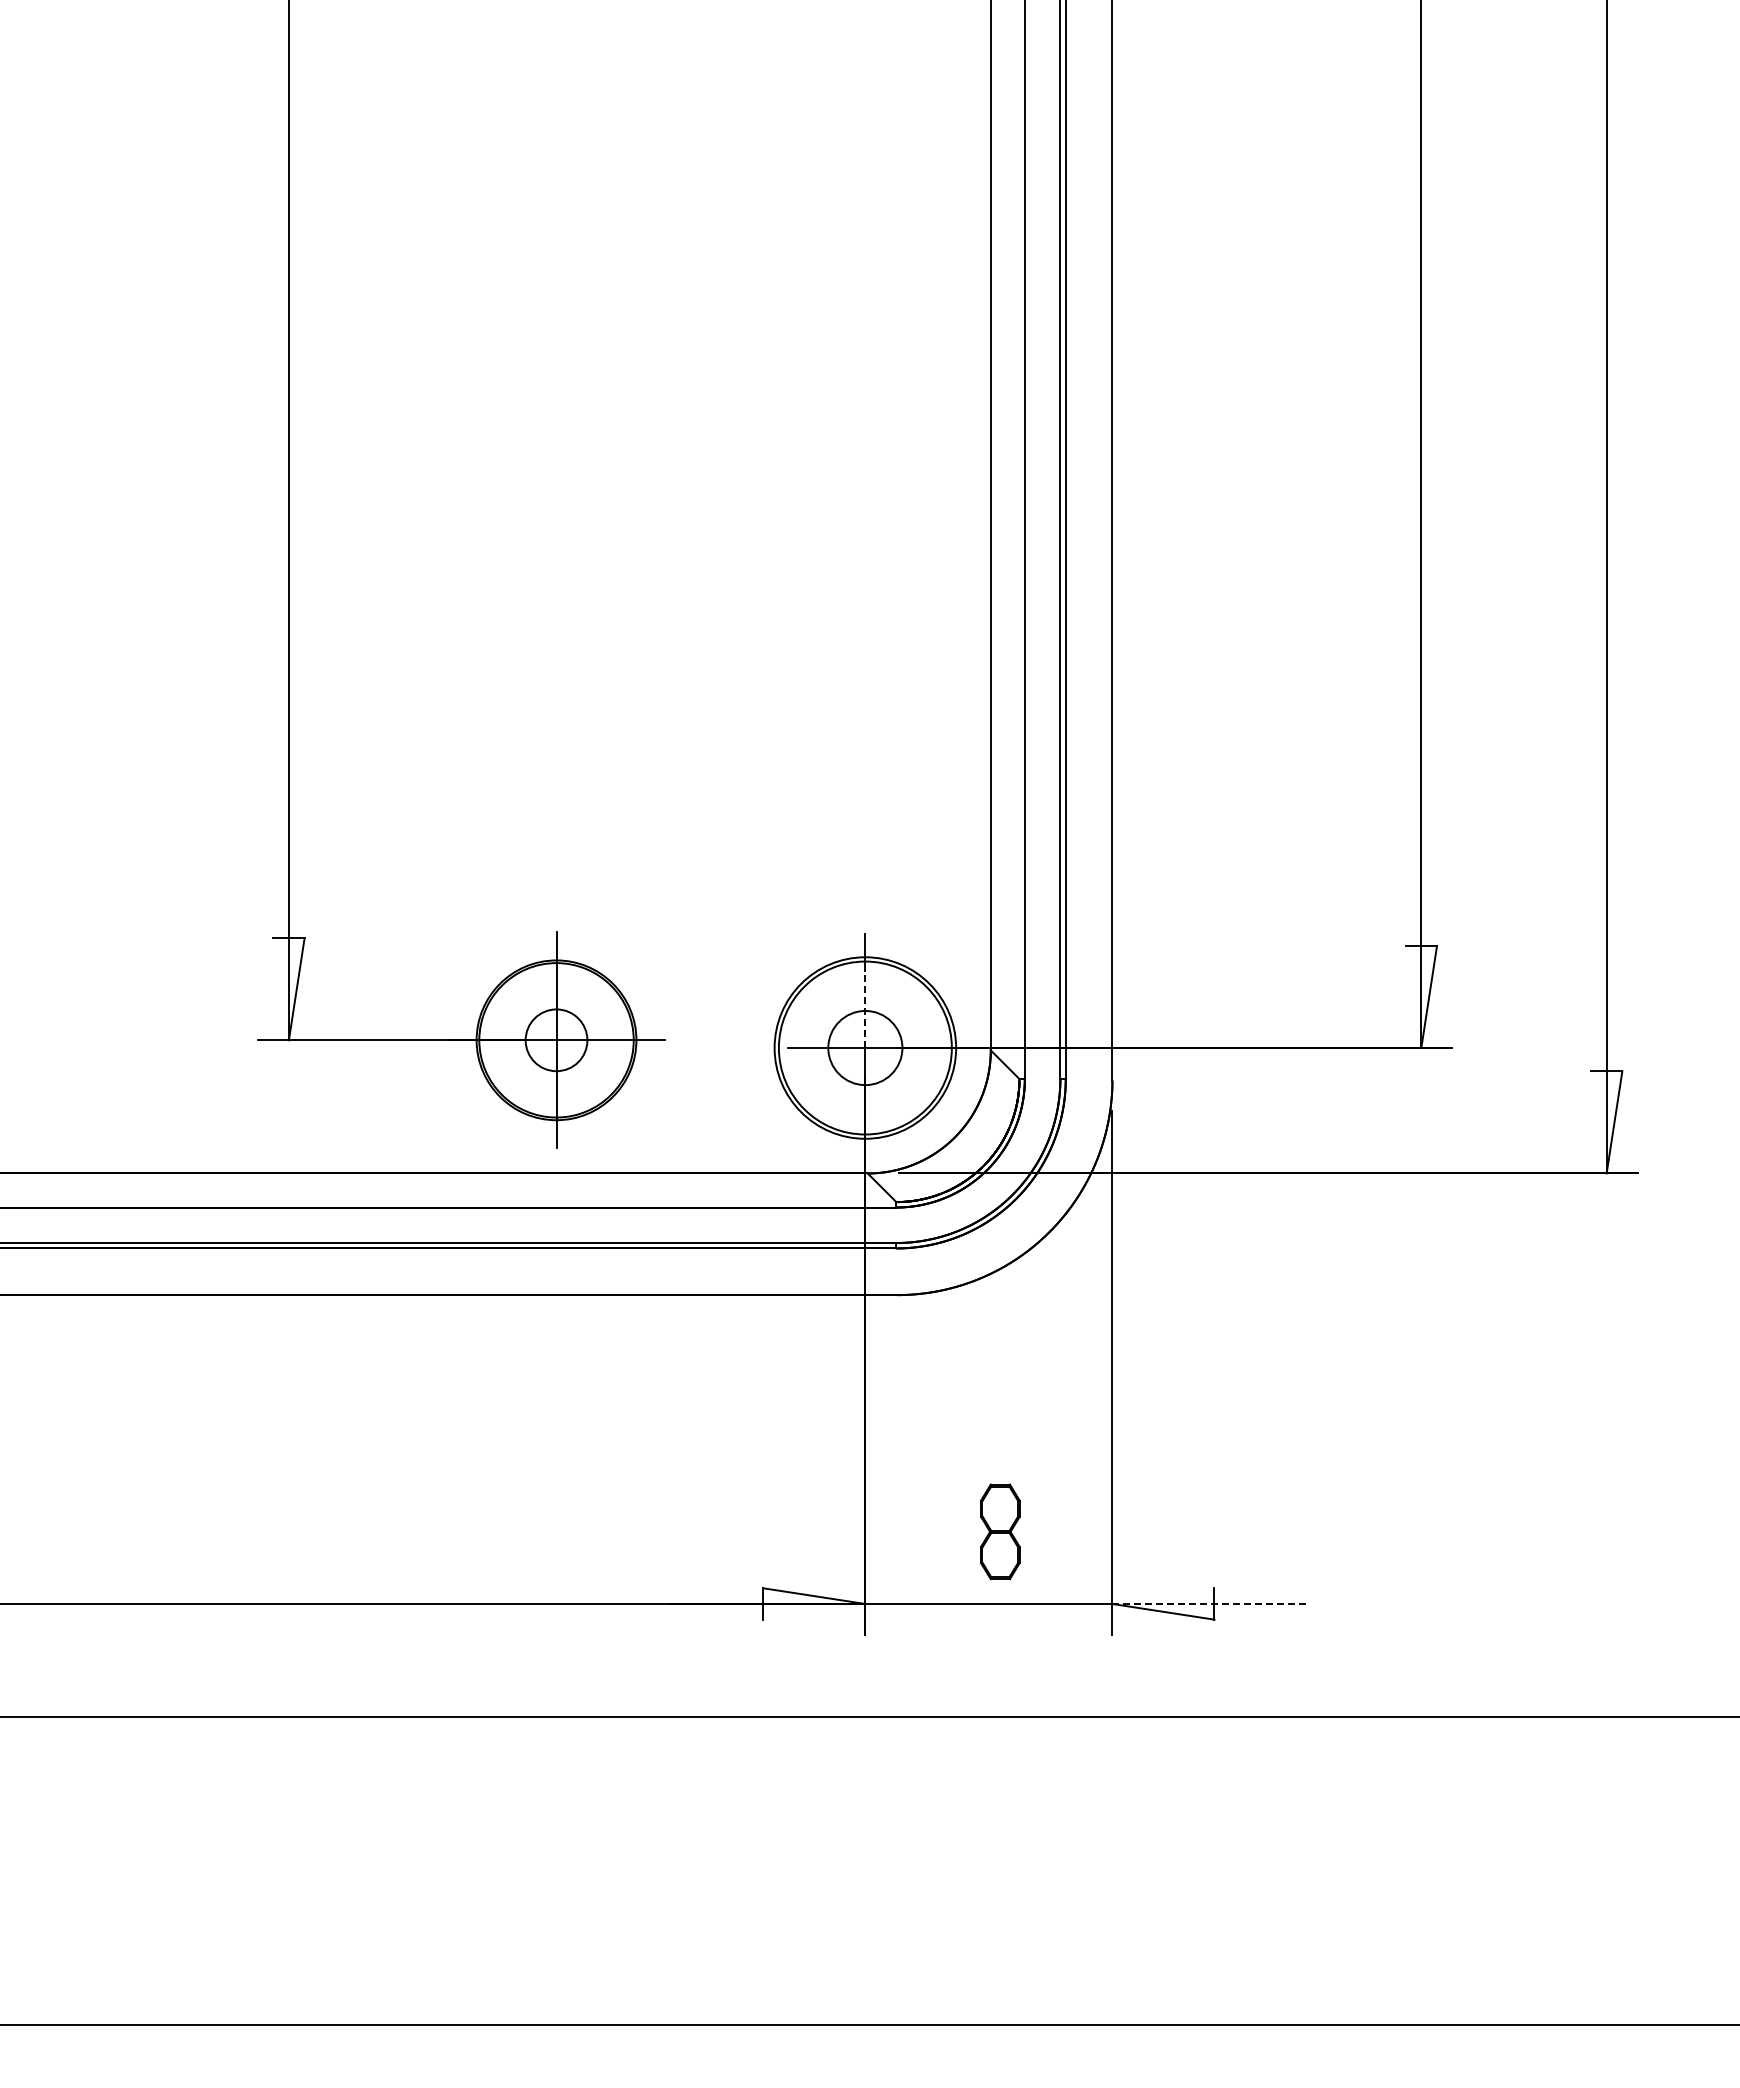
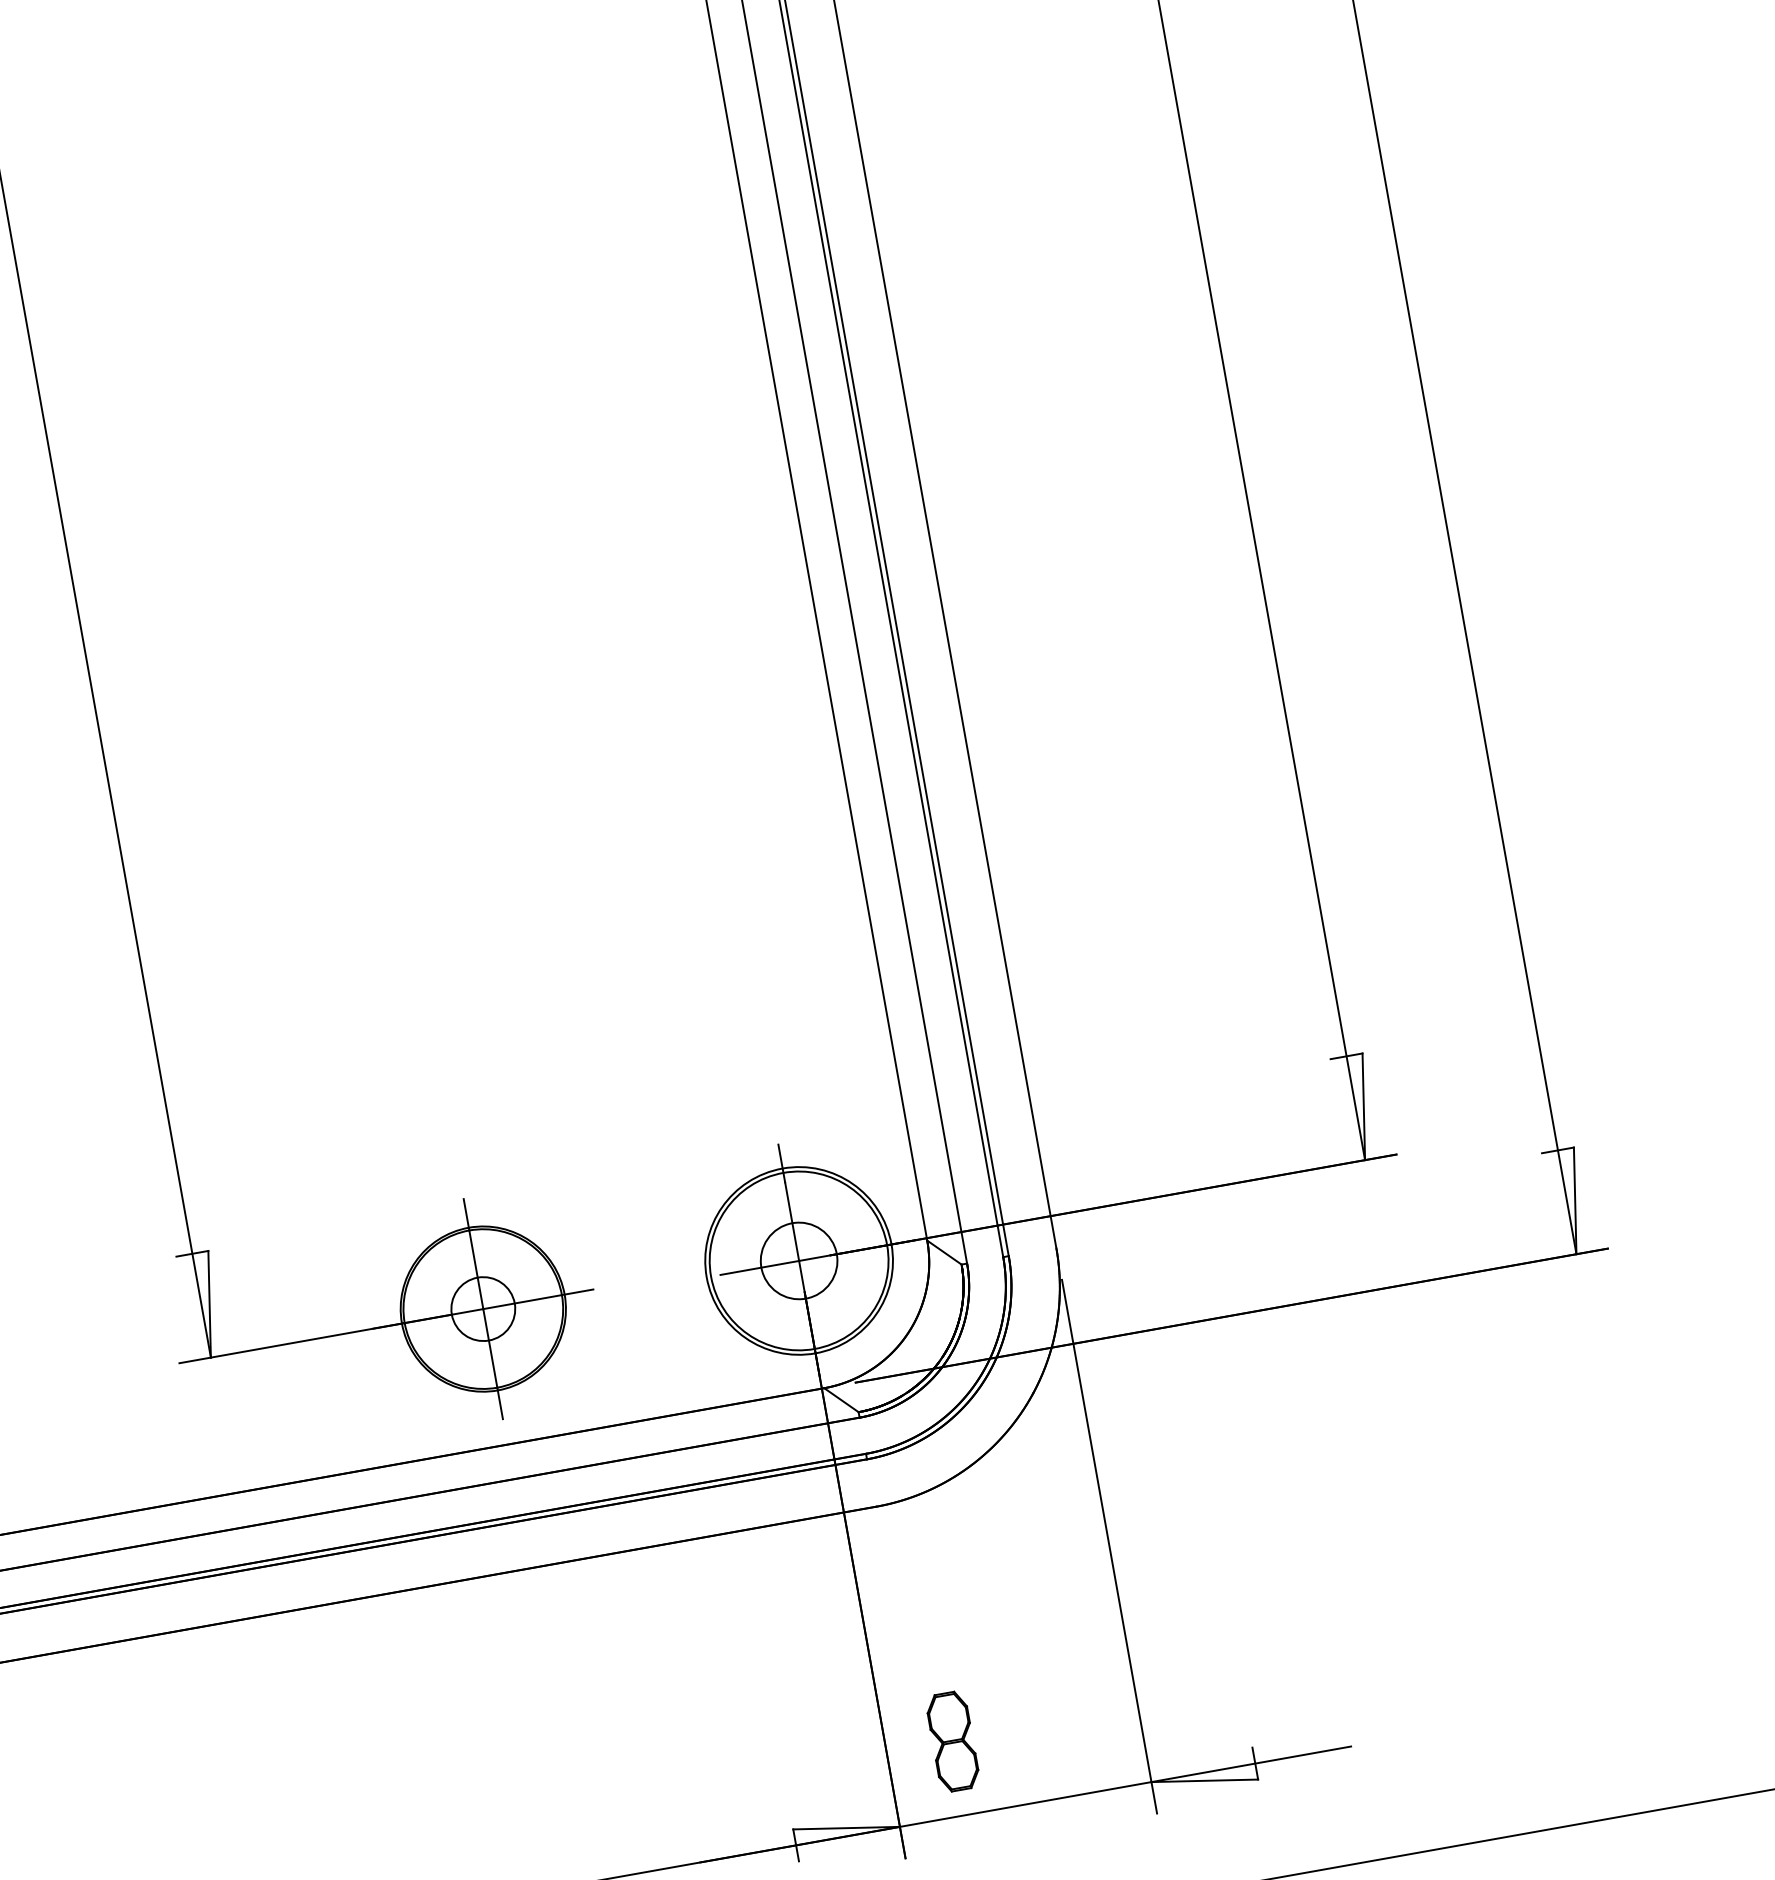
line: (865, 1009) -> (792, 1221), dashed -> solid
part: (1000, 1531) -> (953, 1741), moved
line: (1211, 1603) -> (1252, 1763), dashed -> solid

